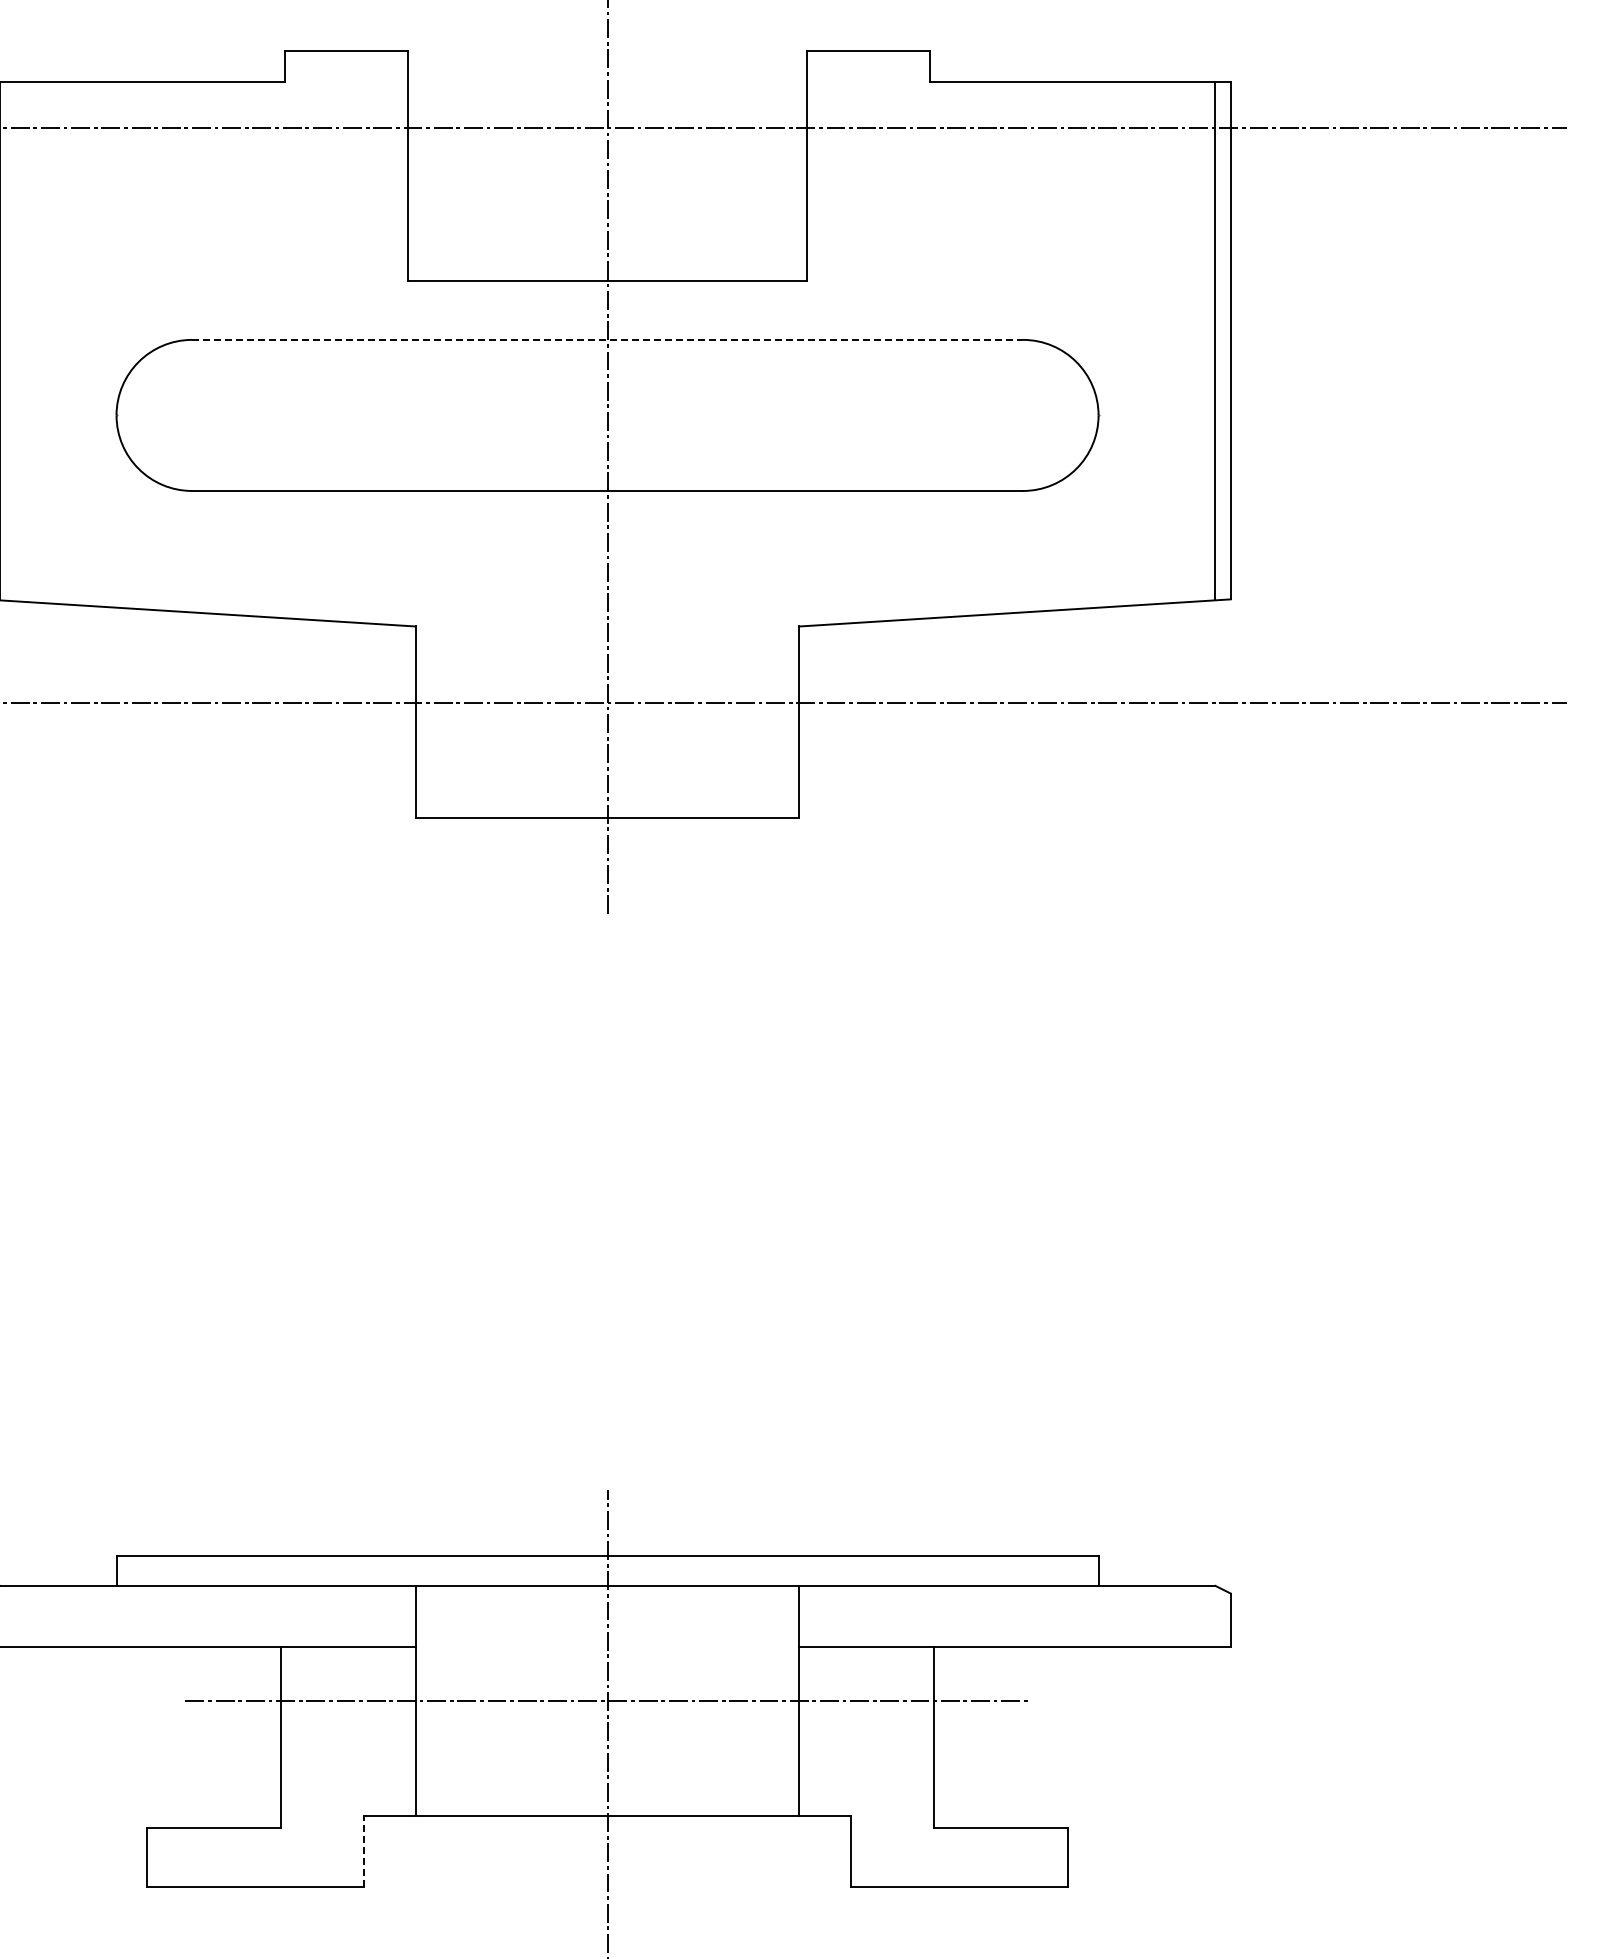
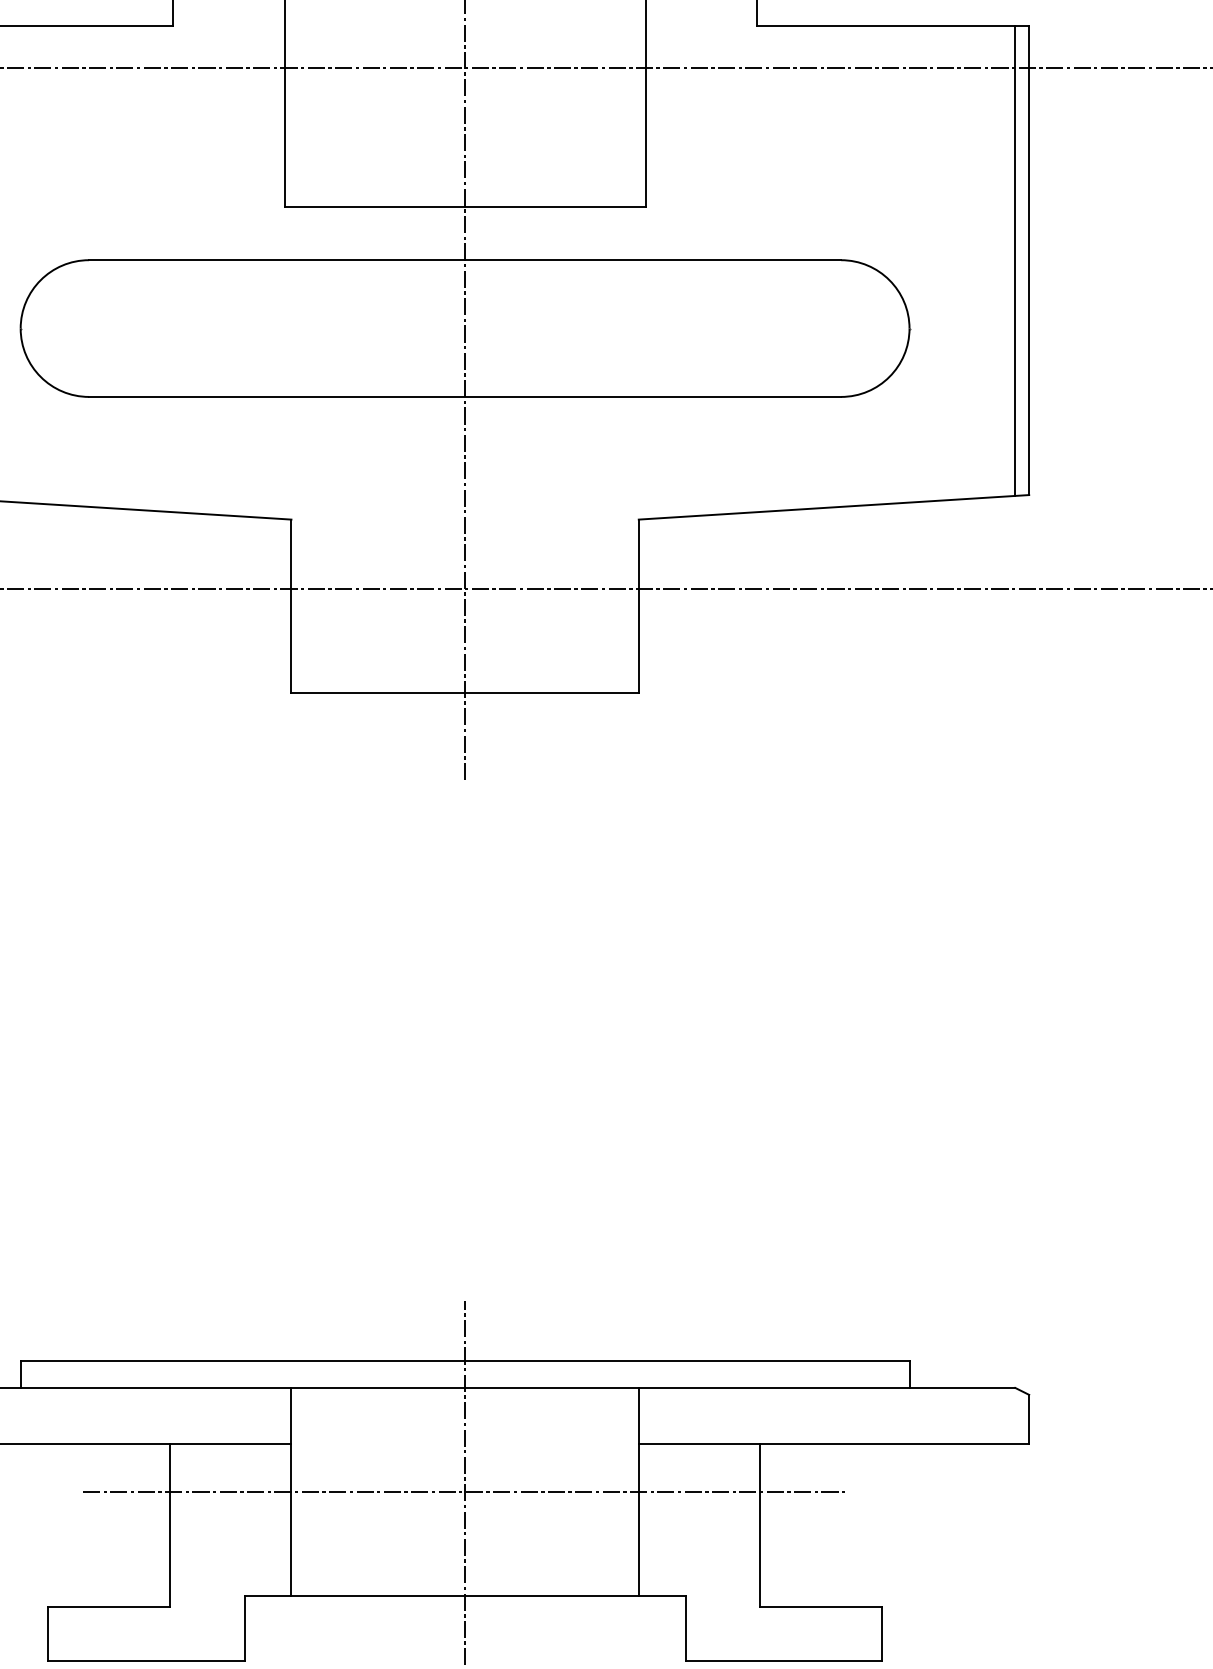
line: (608, 339) -> (465, 259), dashed -> solid
line: (363, 1851) -> (244, 1628), dashed -> solid

